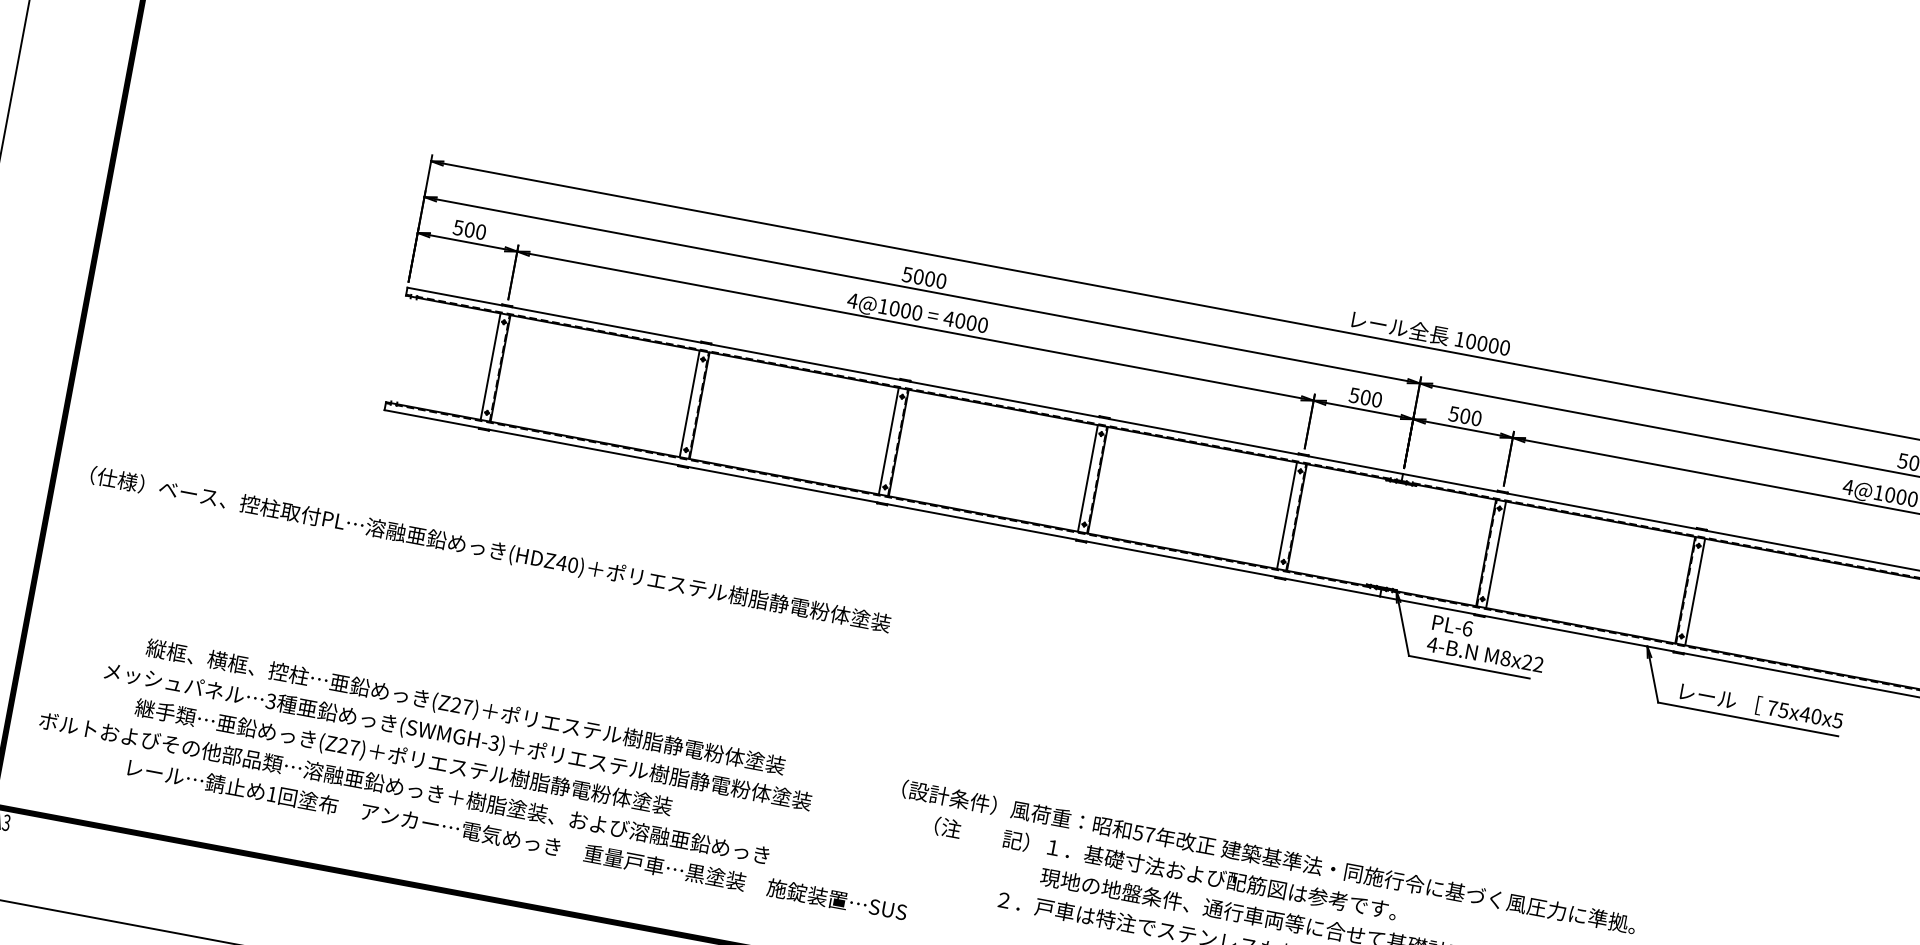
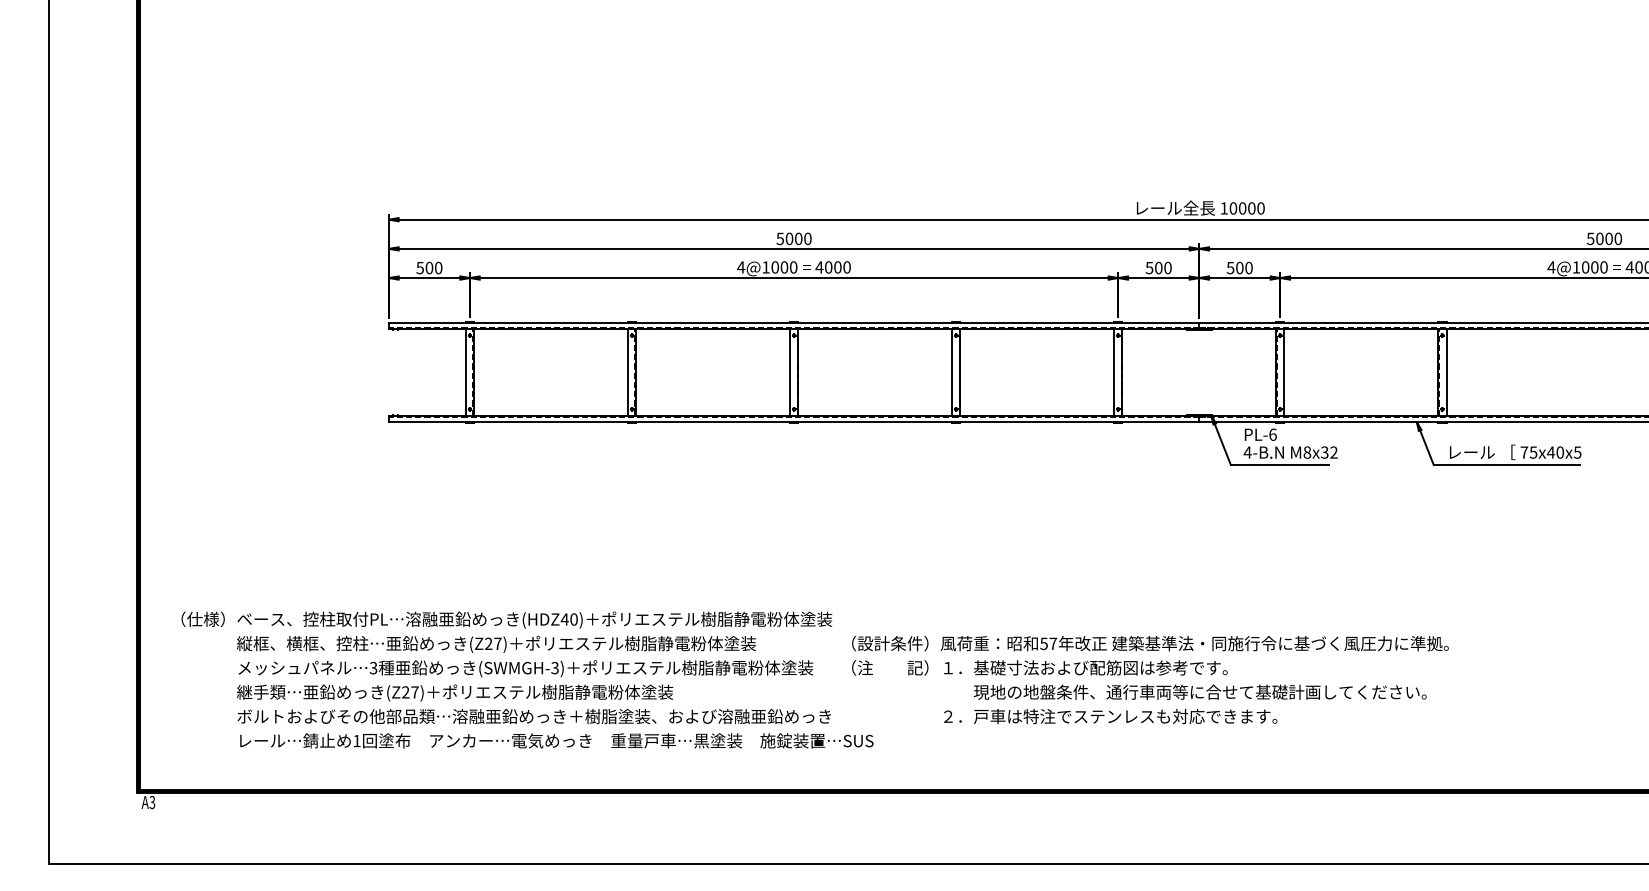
text: (490, 549) -> (506, 619), moved
text: (1526, 662) -> (1324, 452), M8x22 -> M8x32
text: (457, 736) -> (525, 668), moved
text: (403, 787) -> (533, 716), moved
text: (1165, 868) -> (1039, 667), moved

